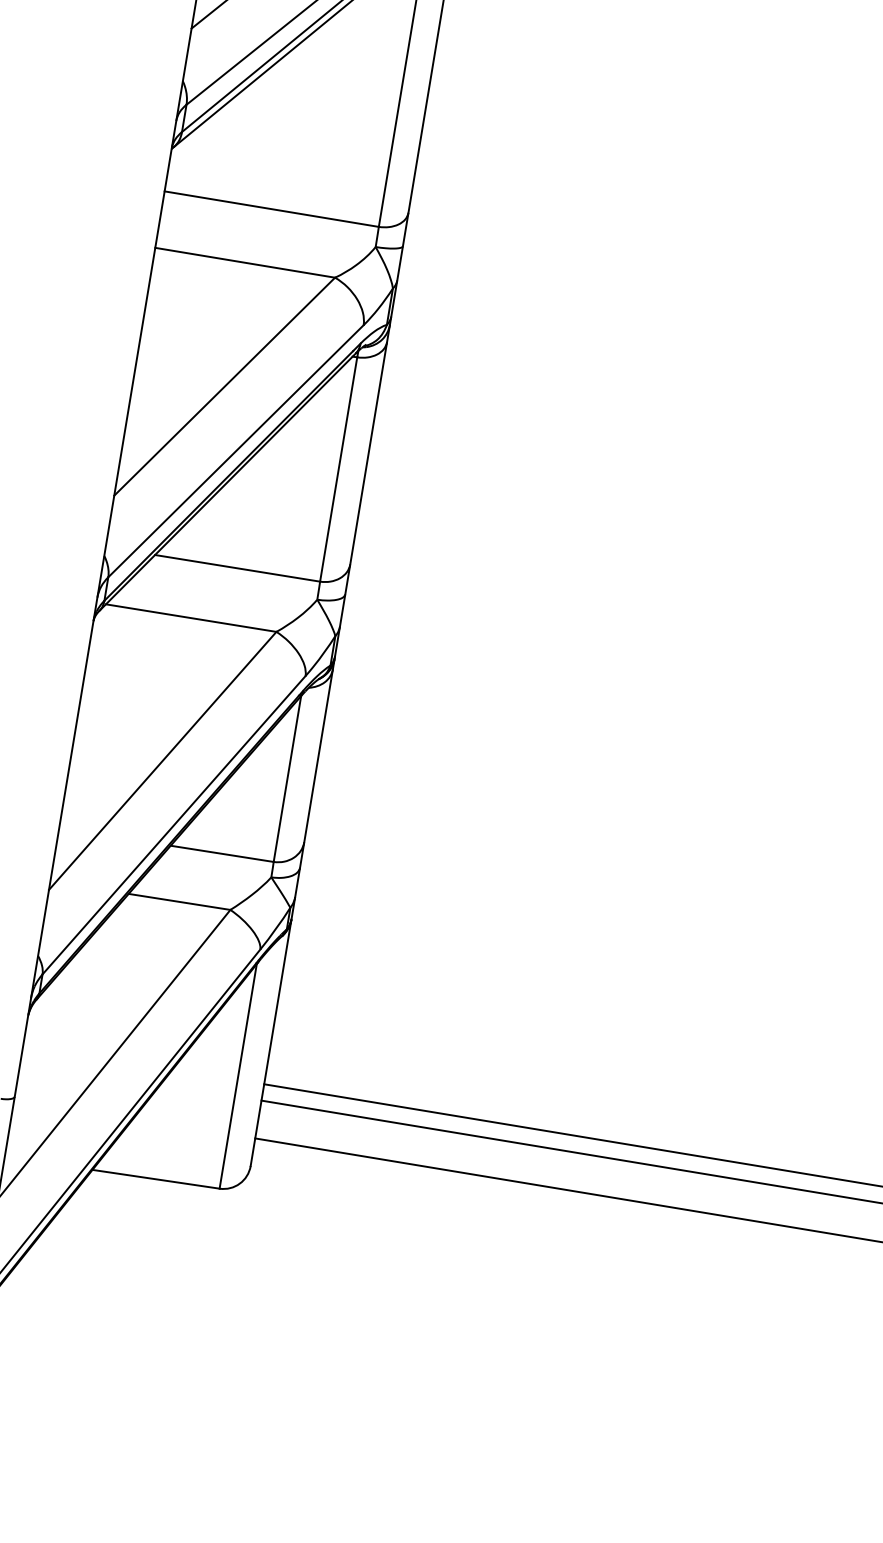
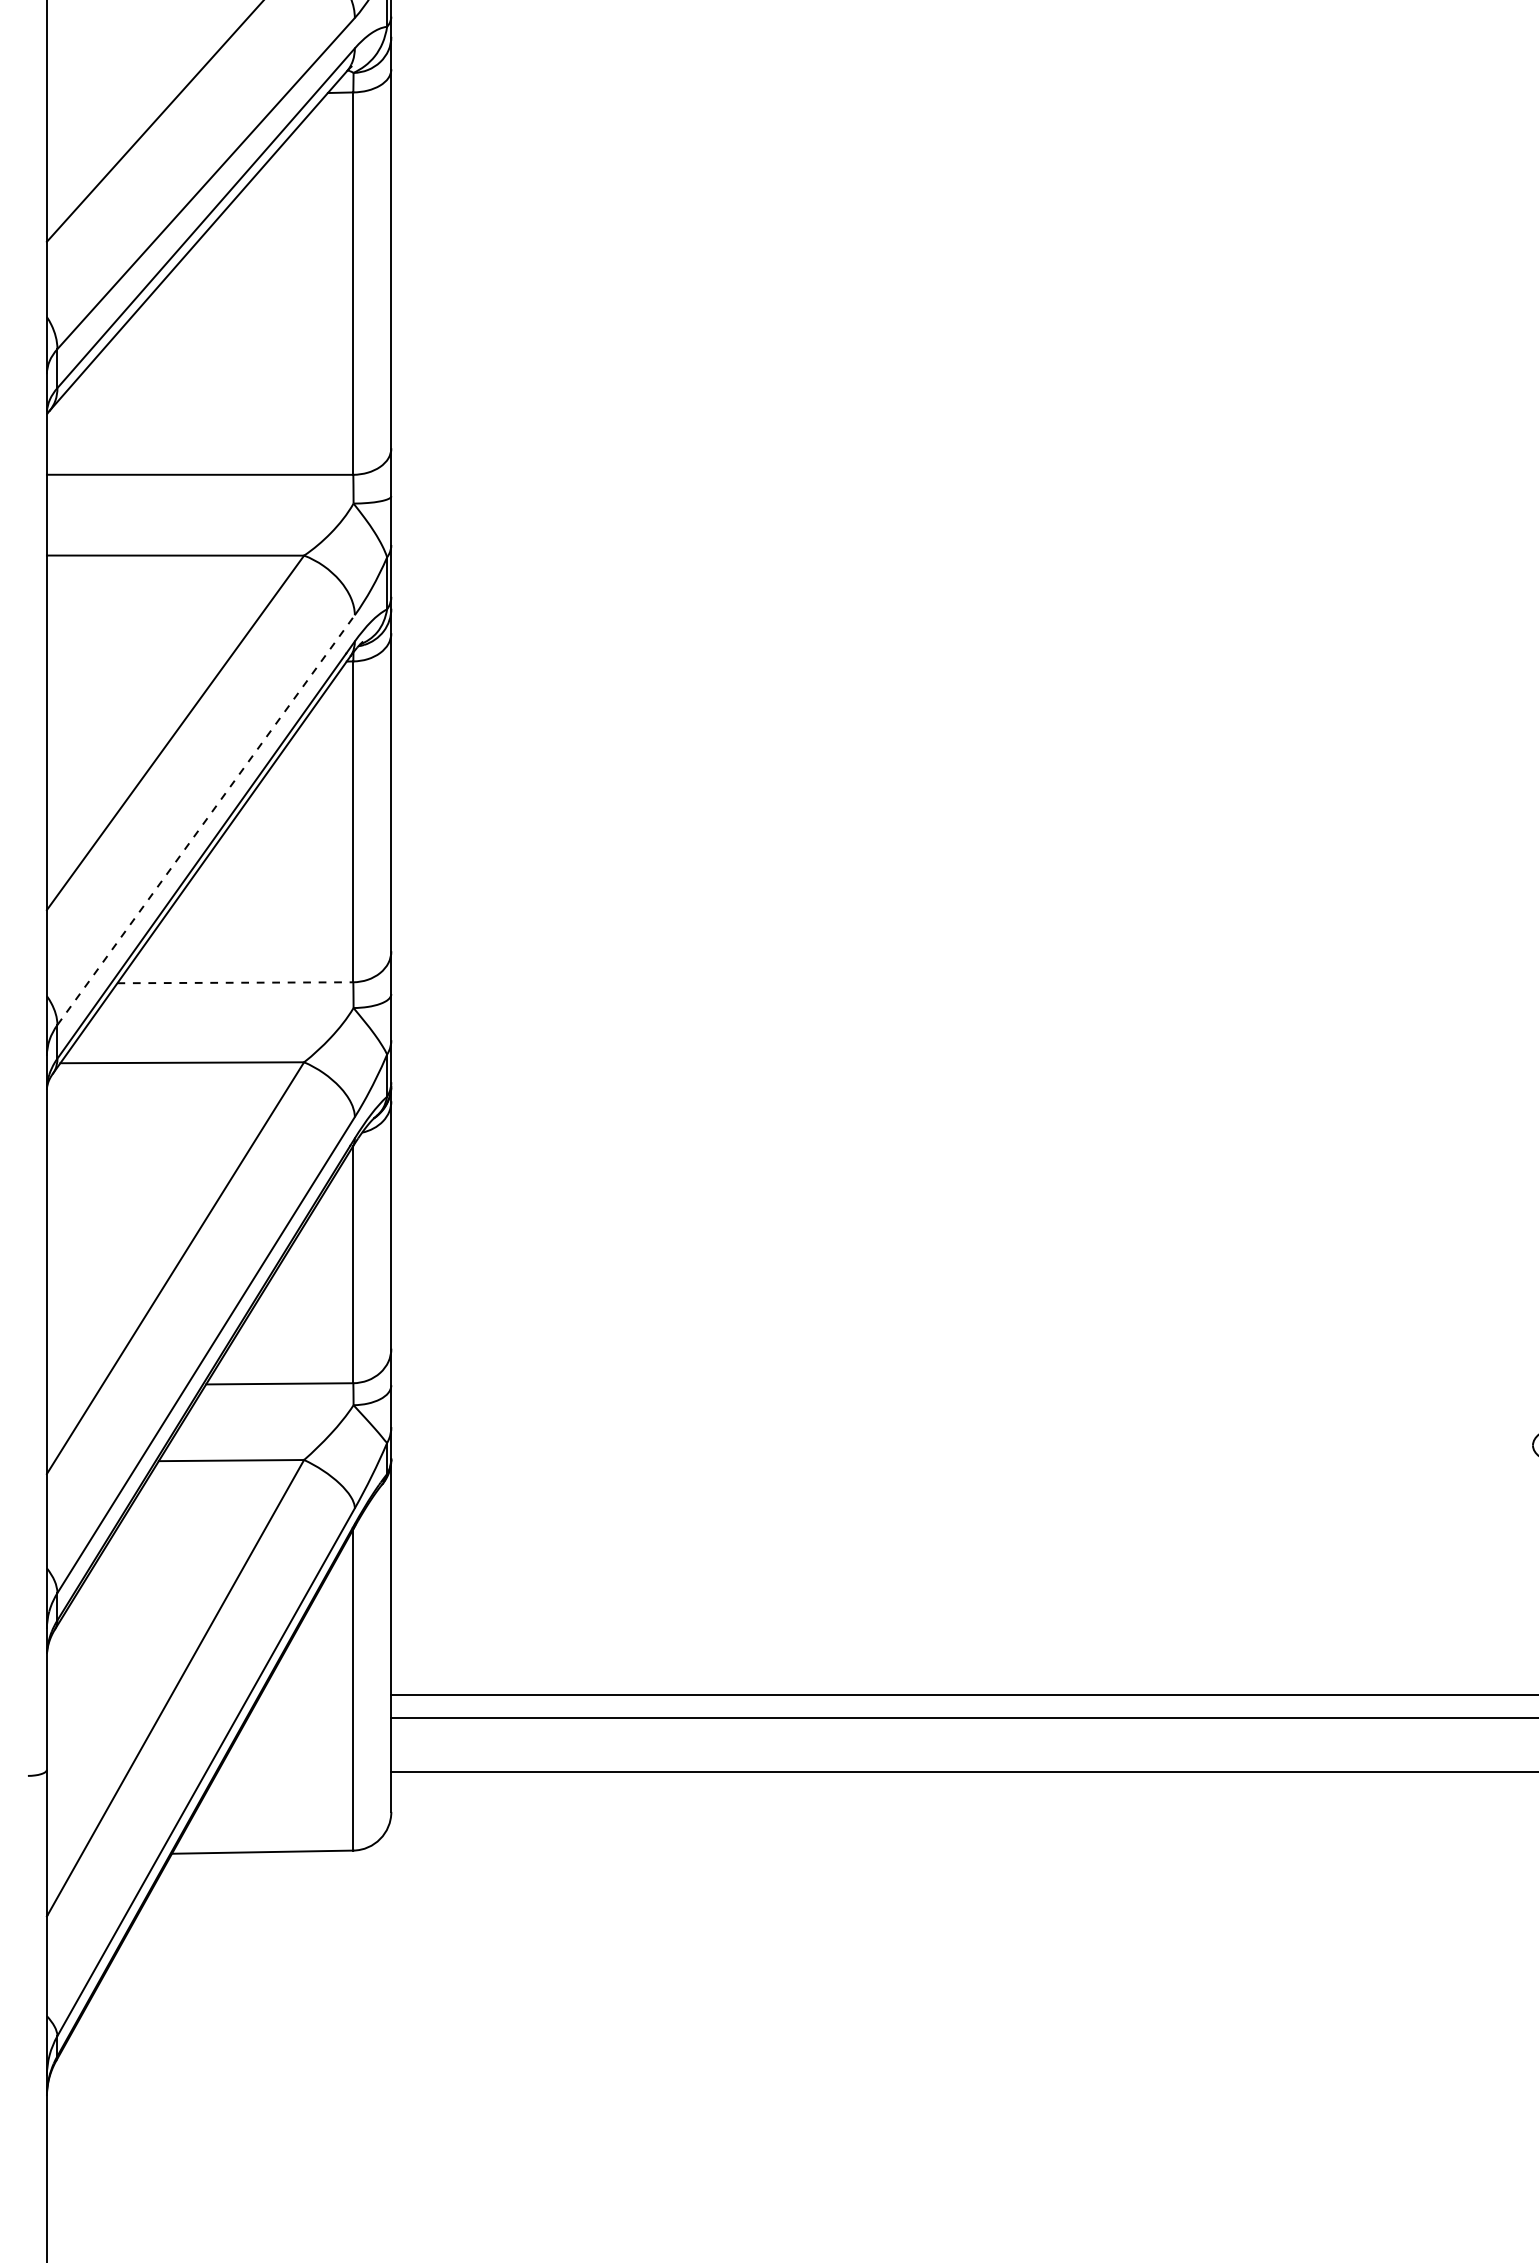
line: (236, 450) -> (206, 819), solid -> dashed
line: (237, 568) -> (235, 982), solid -> dashed

